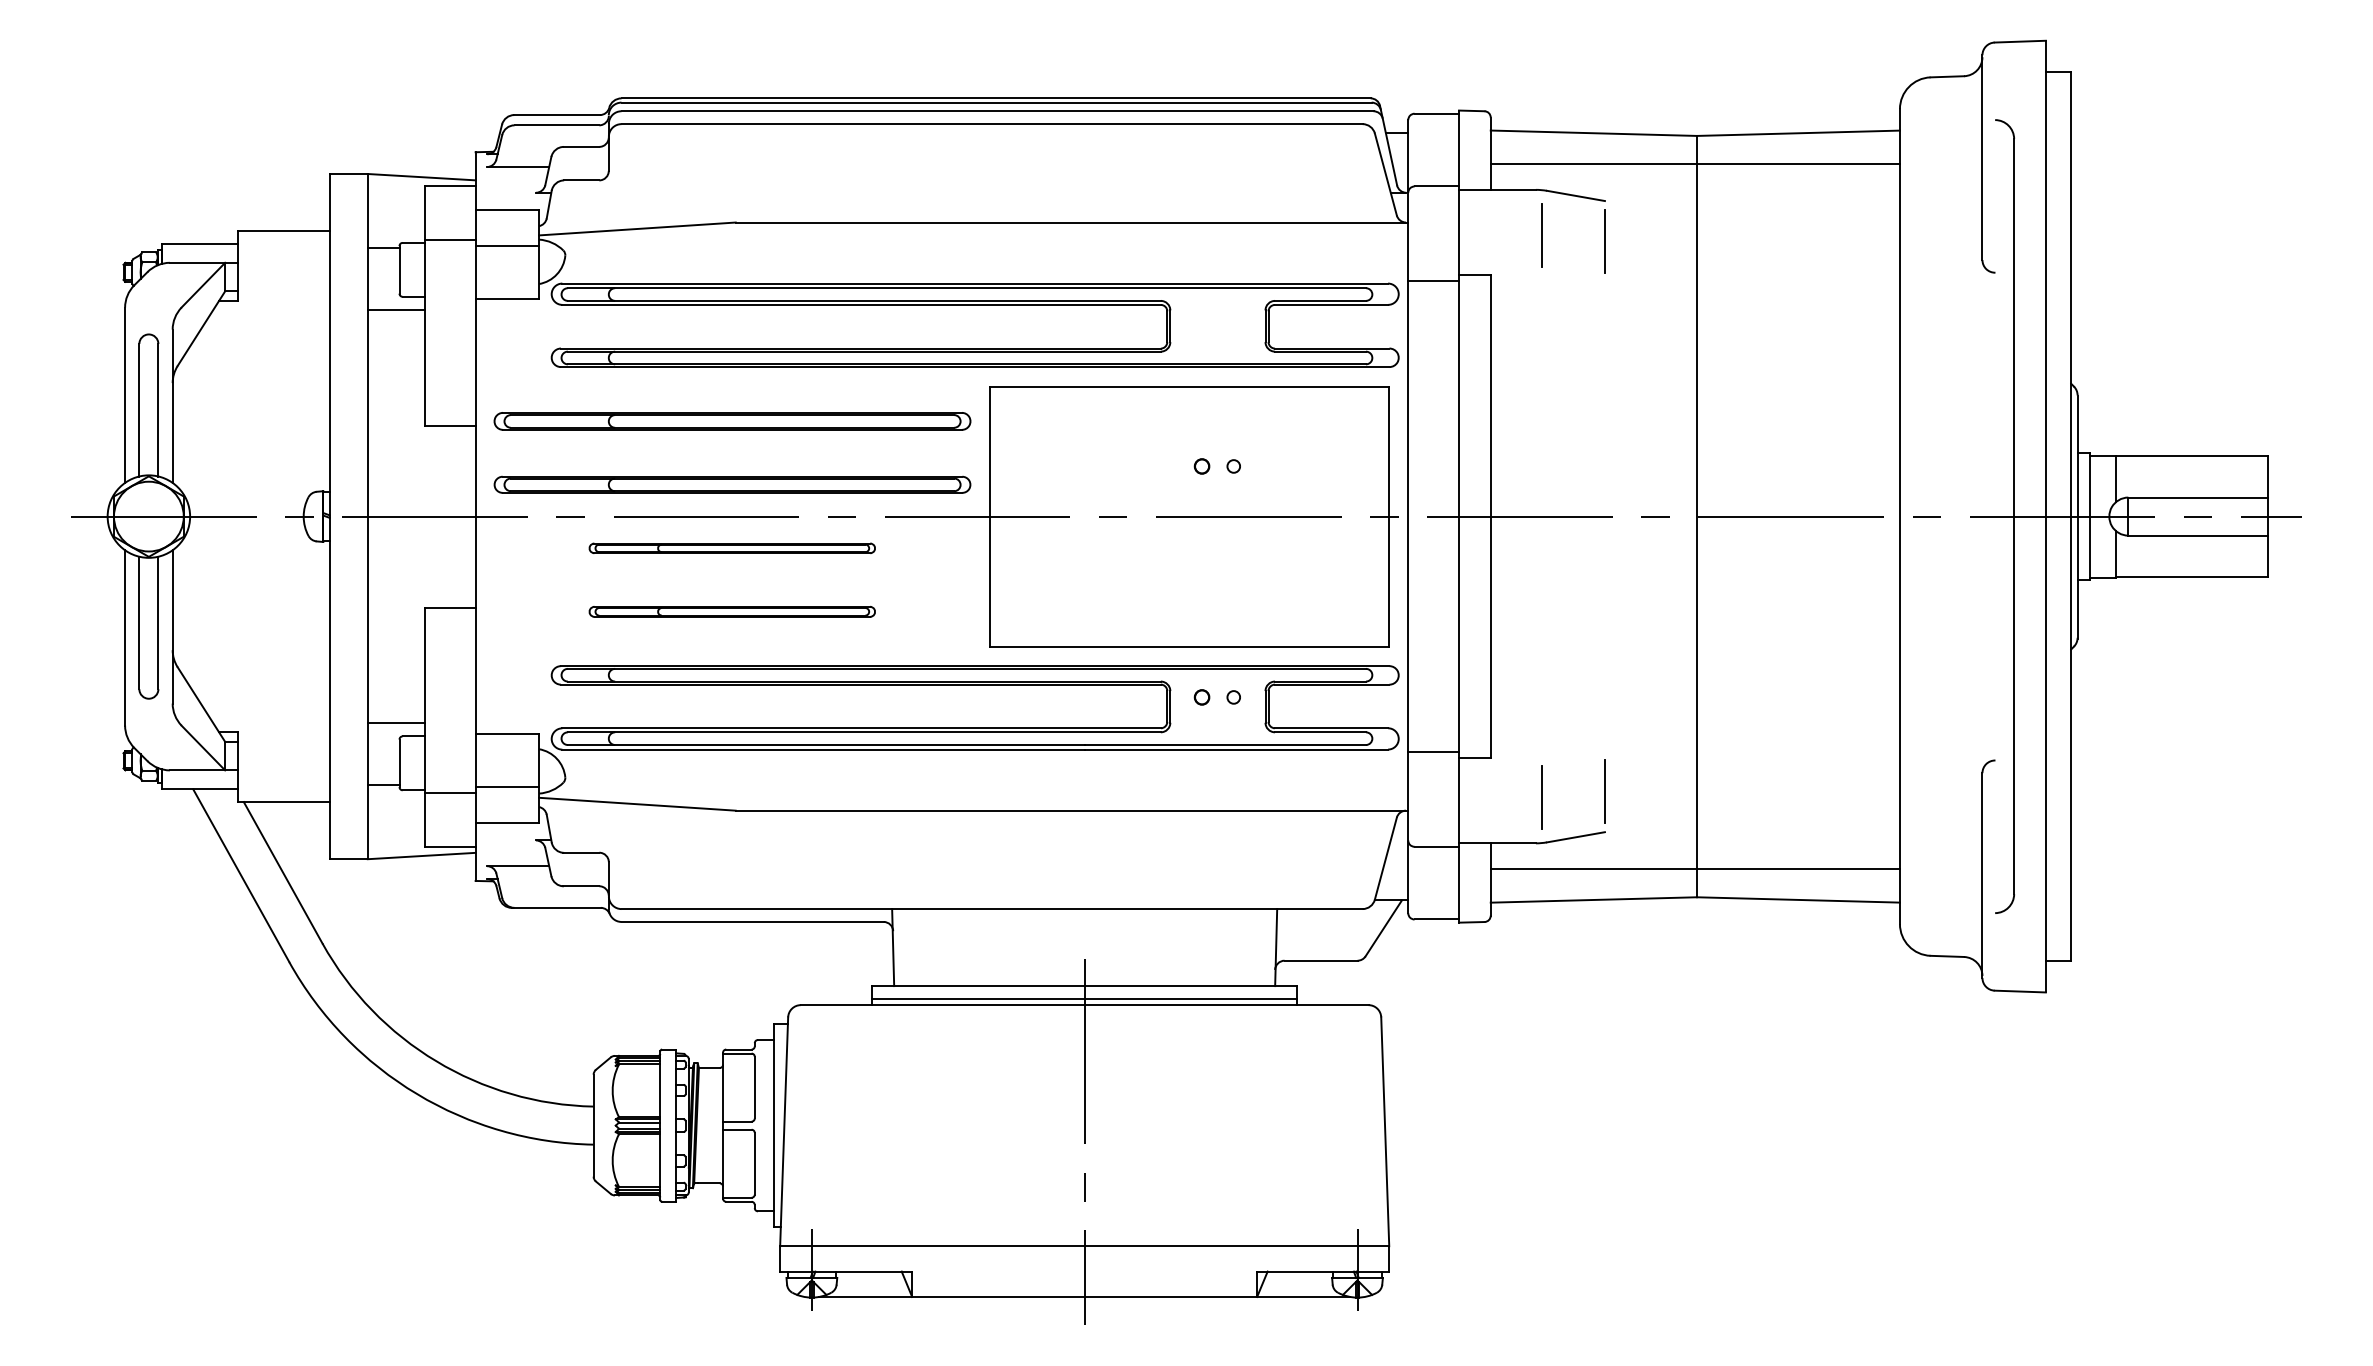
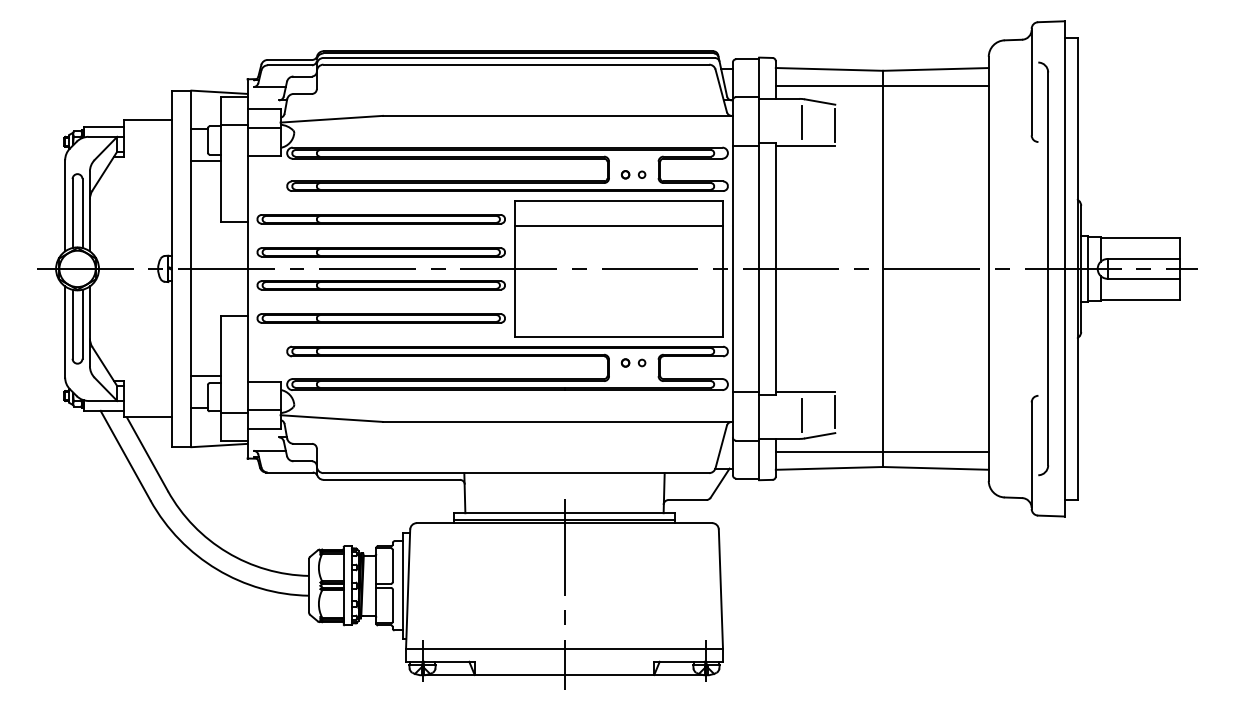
line: (1547, 281) -> (805, 146), added
line: (1188, 433) -> (618, 225), added
part: (1217, 465) -> (633, 174), moved
part: (731, 548) -> (380, 285), size x1.67
part: (731, 611) -> (380, 318), size x1.67
line: (1547, 752) -> (805, 391), added

